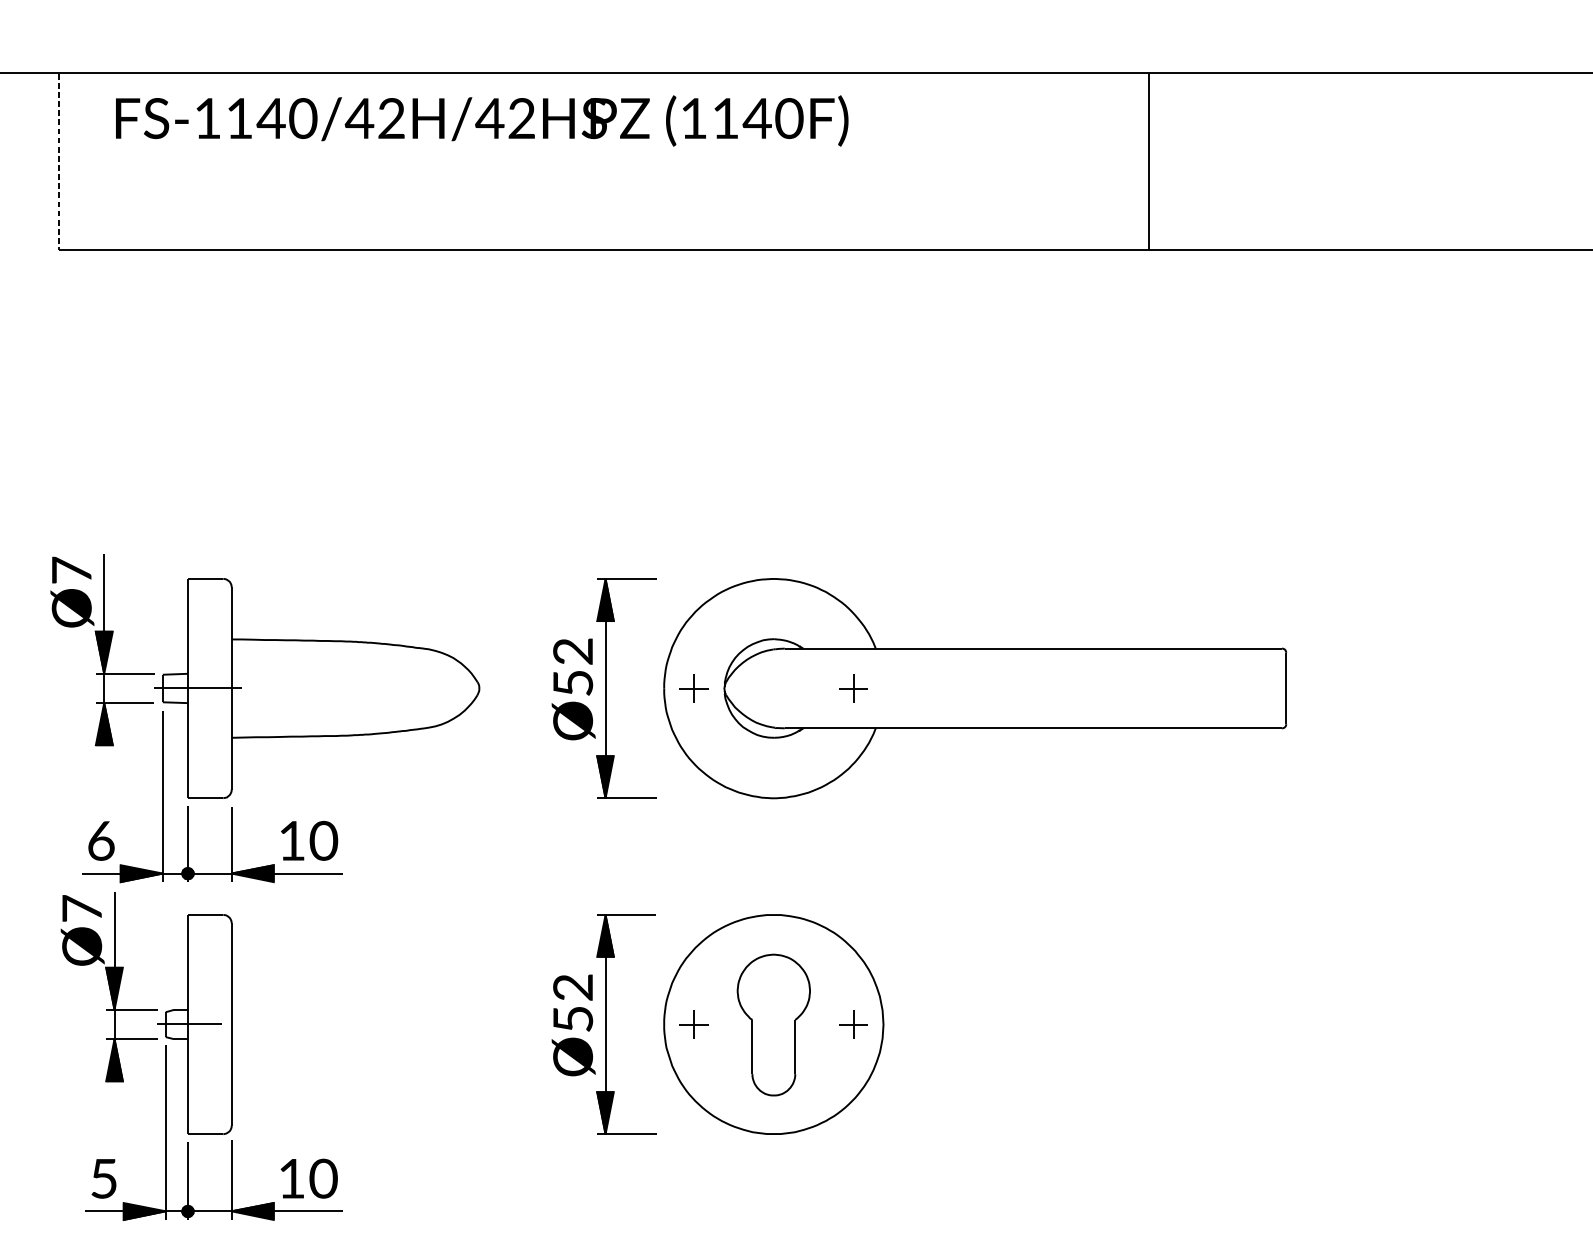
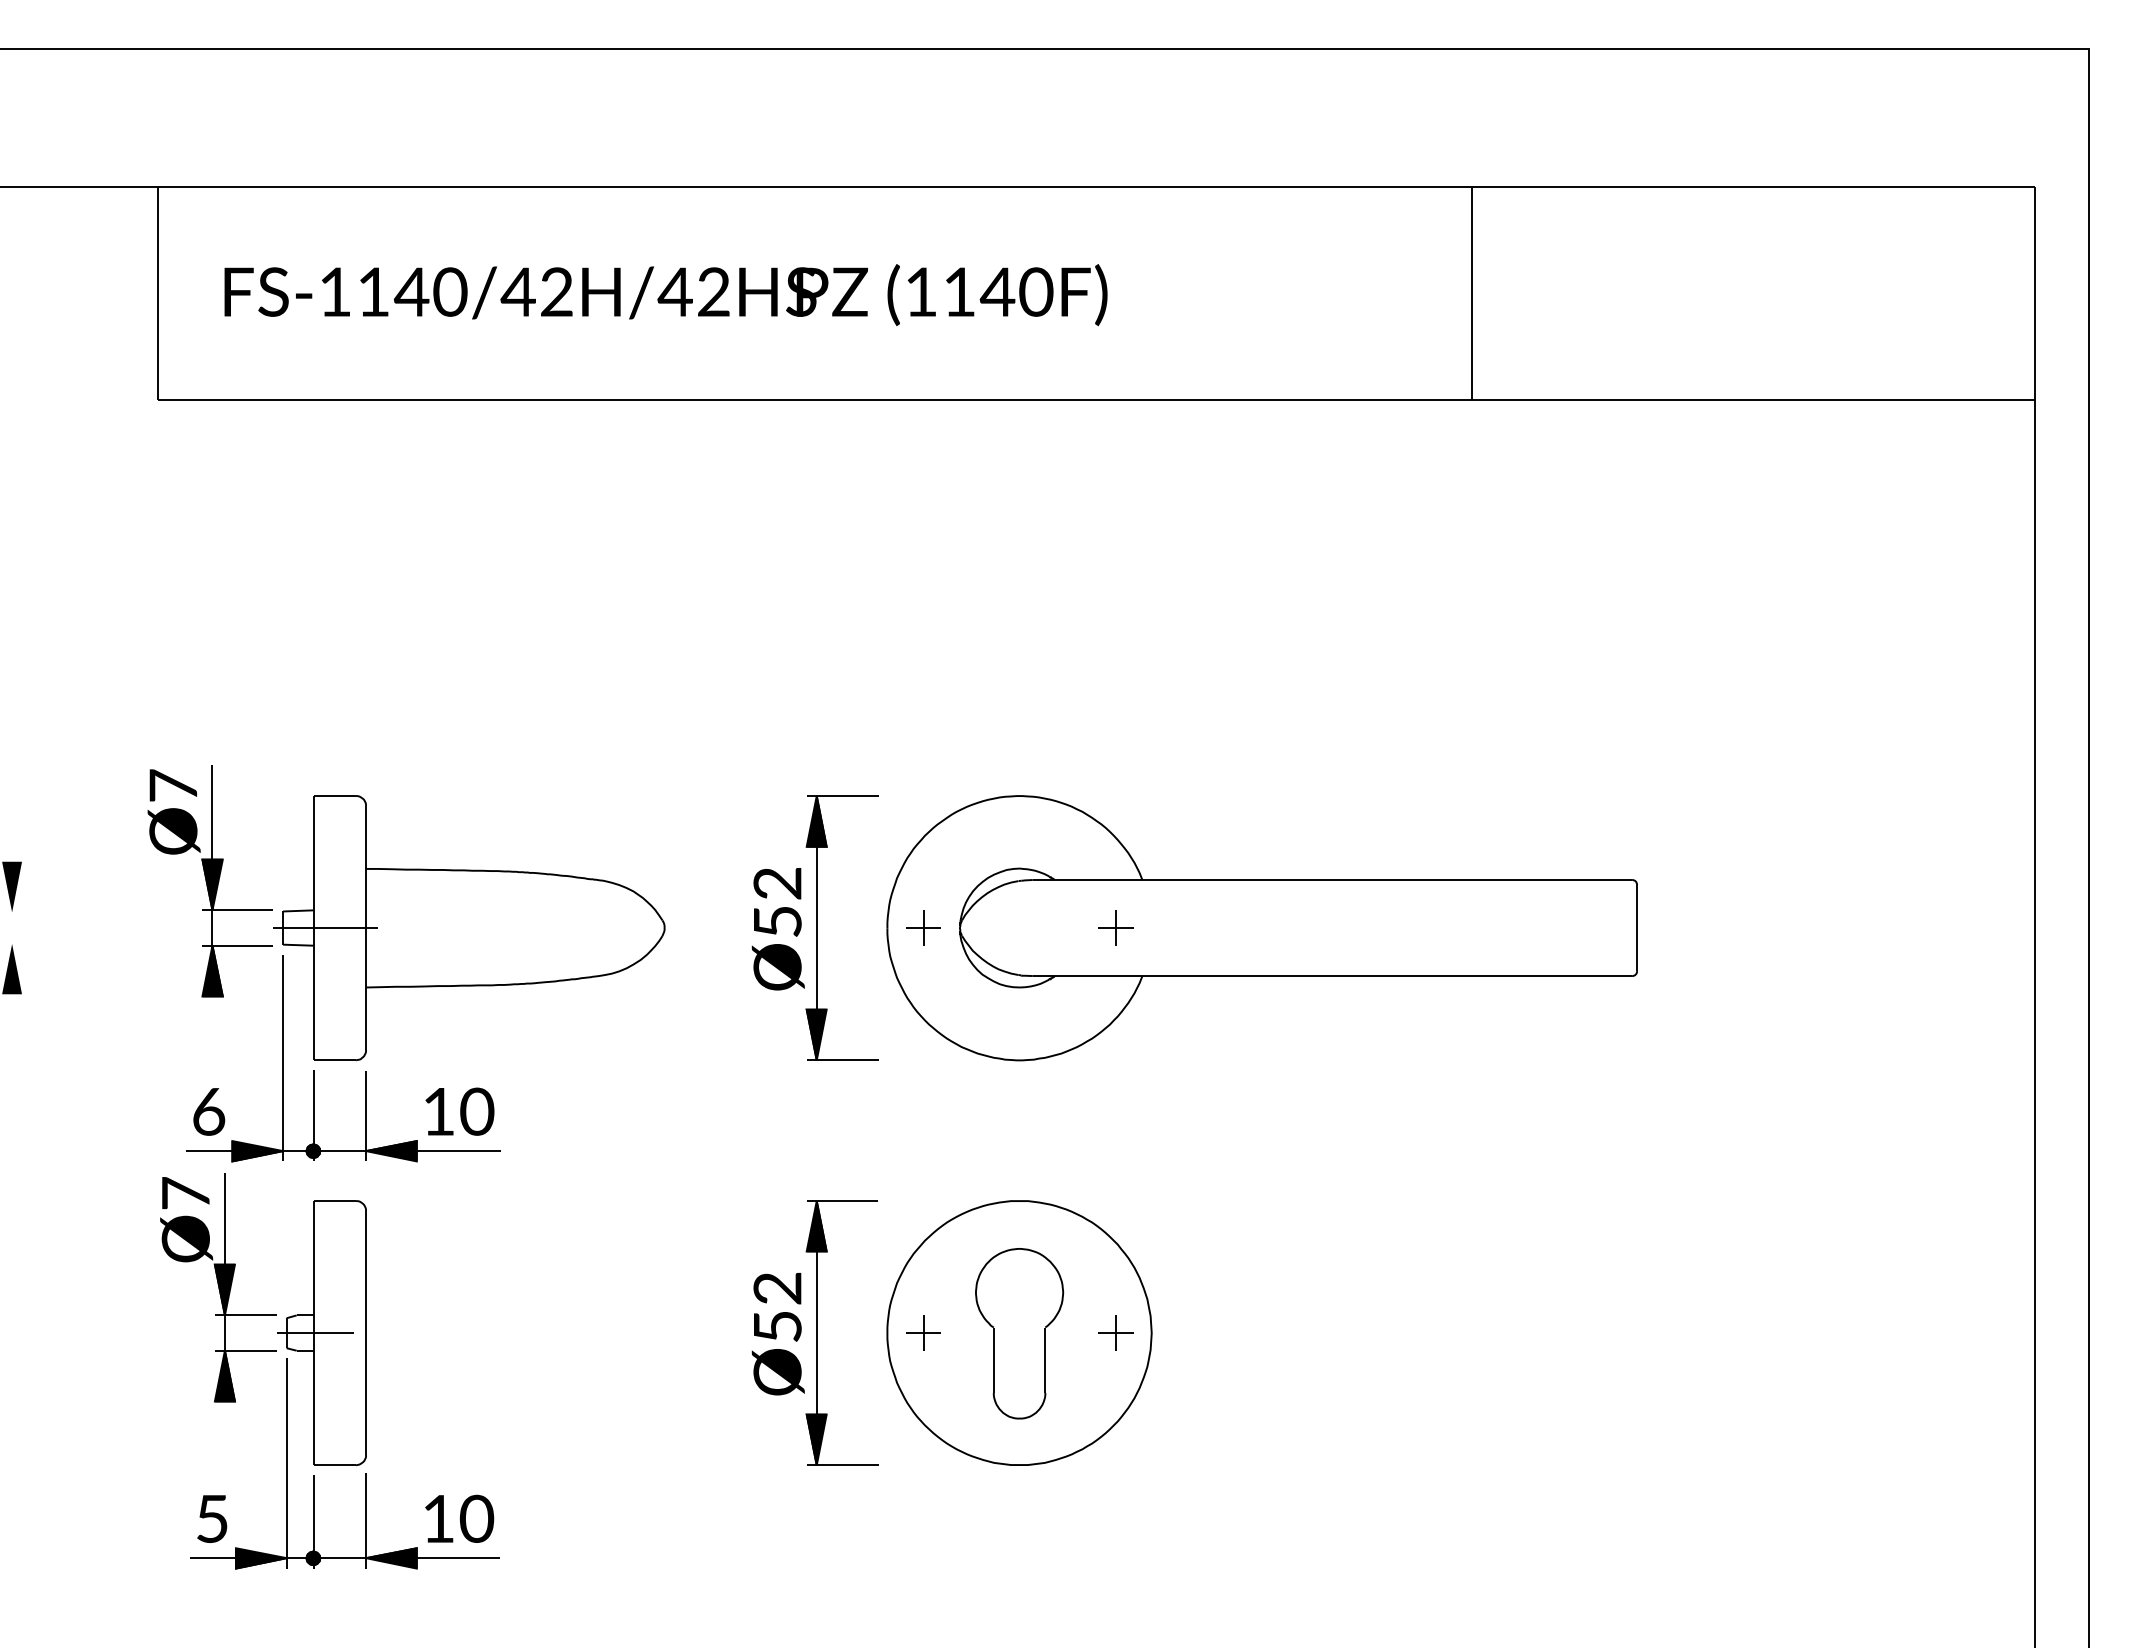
text: (481, 121) -> (665, 295), moved
line: (58, 162) -> (157, 293), dashed -> solid

